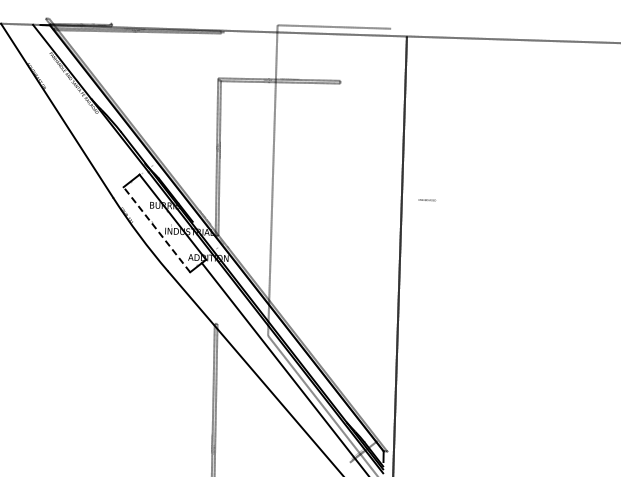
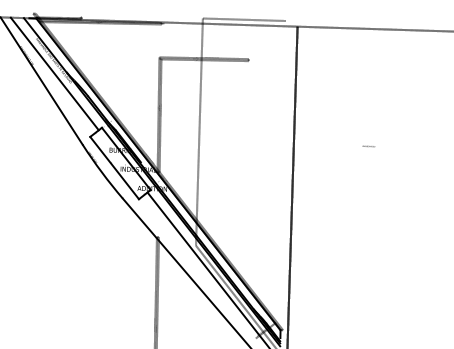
line: (75, 101) -> (55, 74), added
text: (427, 200) -> (368, 146), moved
line: (156, 229) -> (114, 167), dashed -> solid

